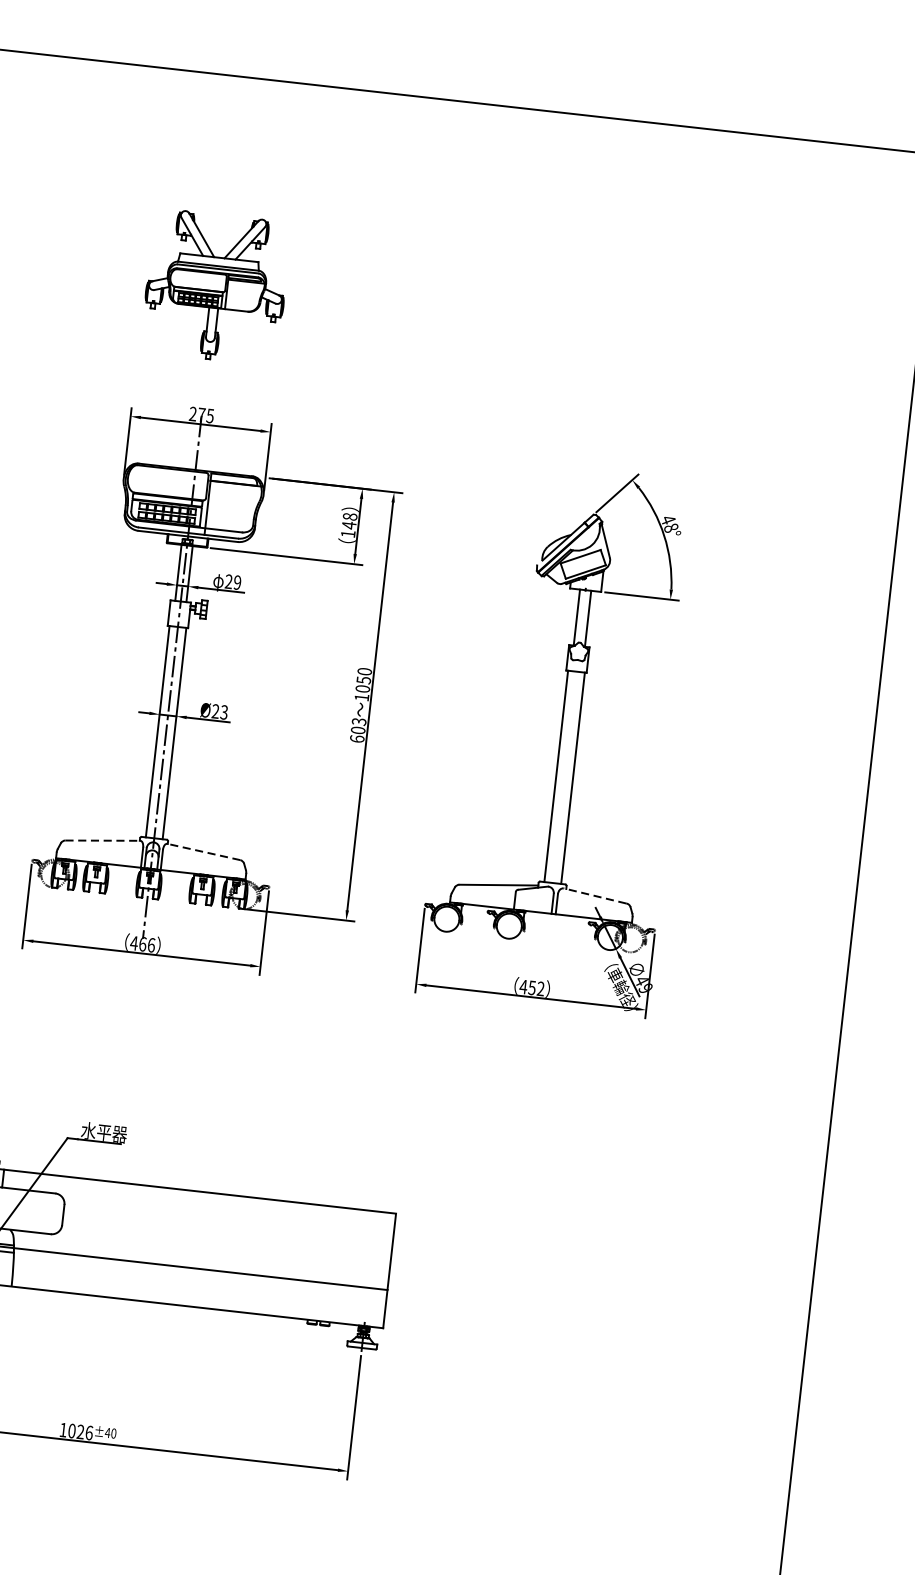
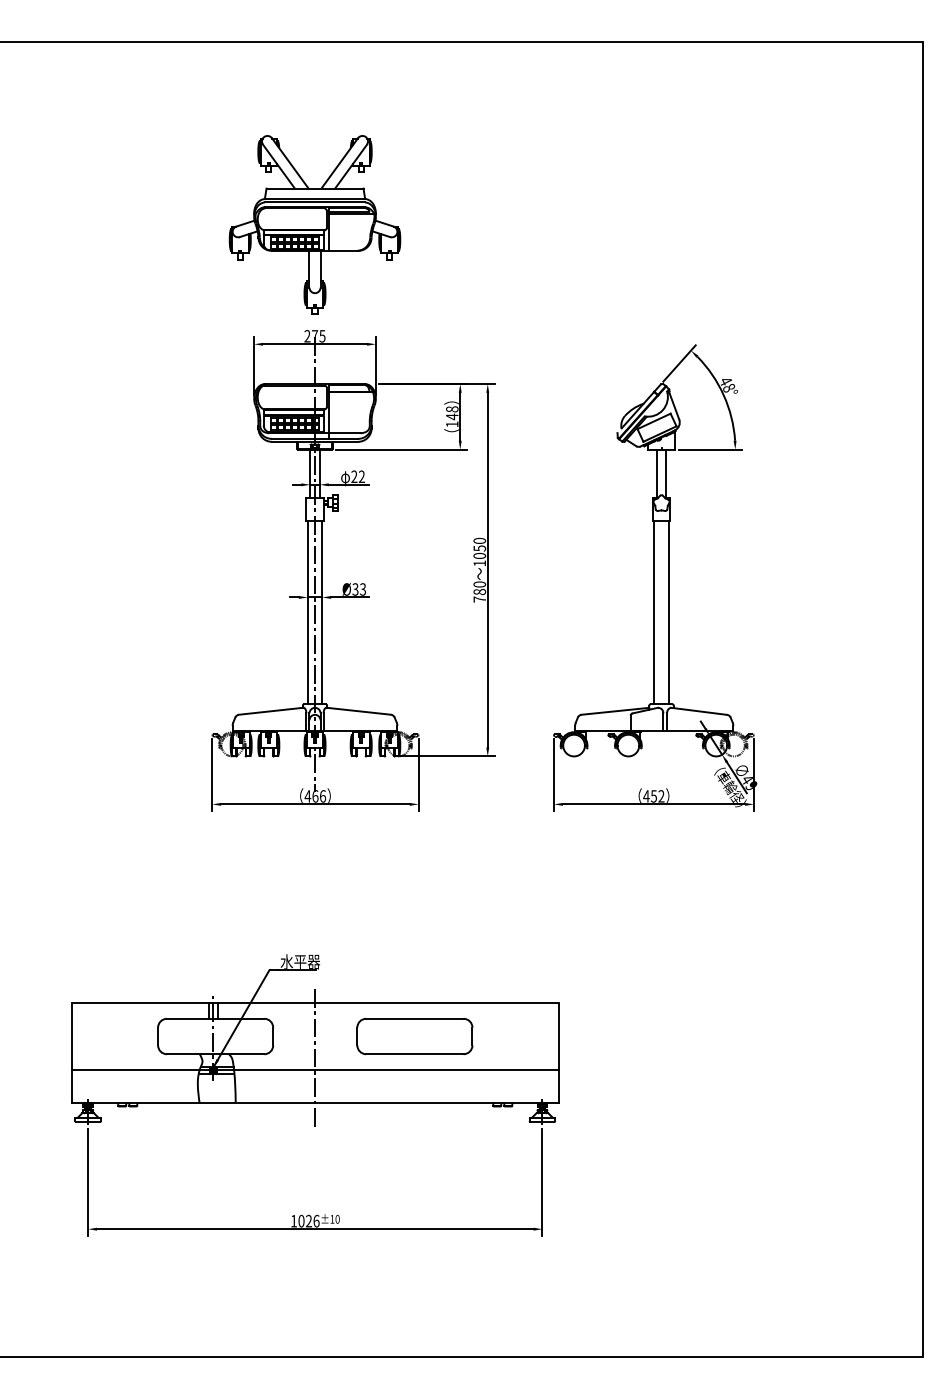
part: (215, 286) -> (314, 224), size x1.43
text: (236, 583) -> (361, 477), 29 -> 22
text: (215, 711) -> (355, 589), Ø23 -> Ø33
text: (357, 729) -> (479, 591), 603 -> 780
line: (103, 840) -> (271, 711), dashed -> solid
line: (203, 852) -> (358, 711), dashed -> solid
line: (594, 896) -> (698, 711), dashed -> solid
part: (225, 1233) -> (414, 1036), added
line: (109, 1245) -> (315, 1058), added
text: (107, 1433) -> (332, 1219), ±40 -> ±10

